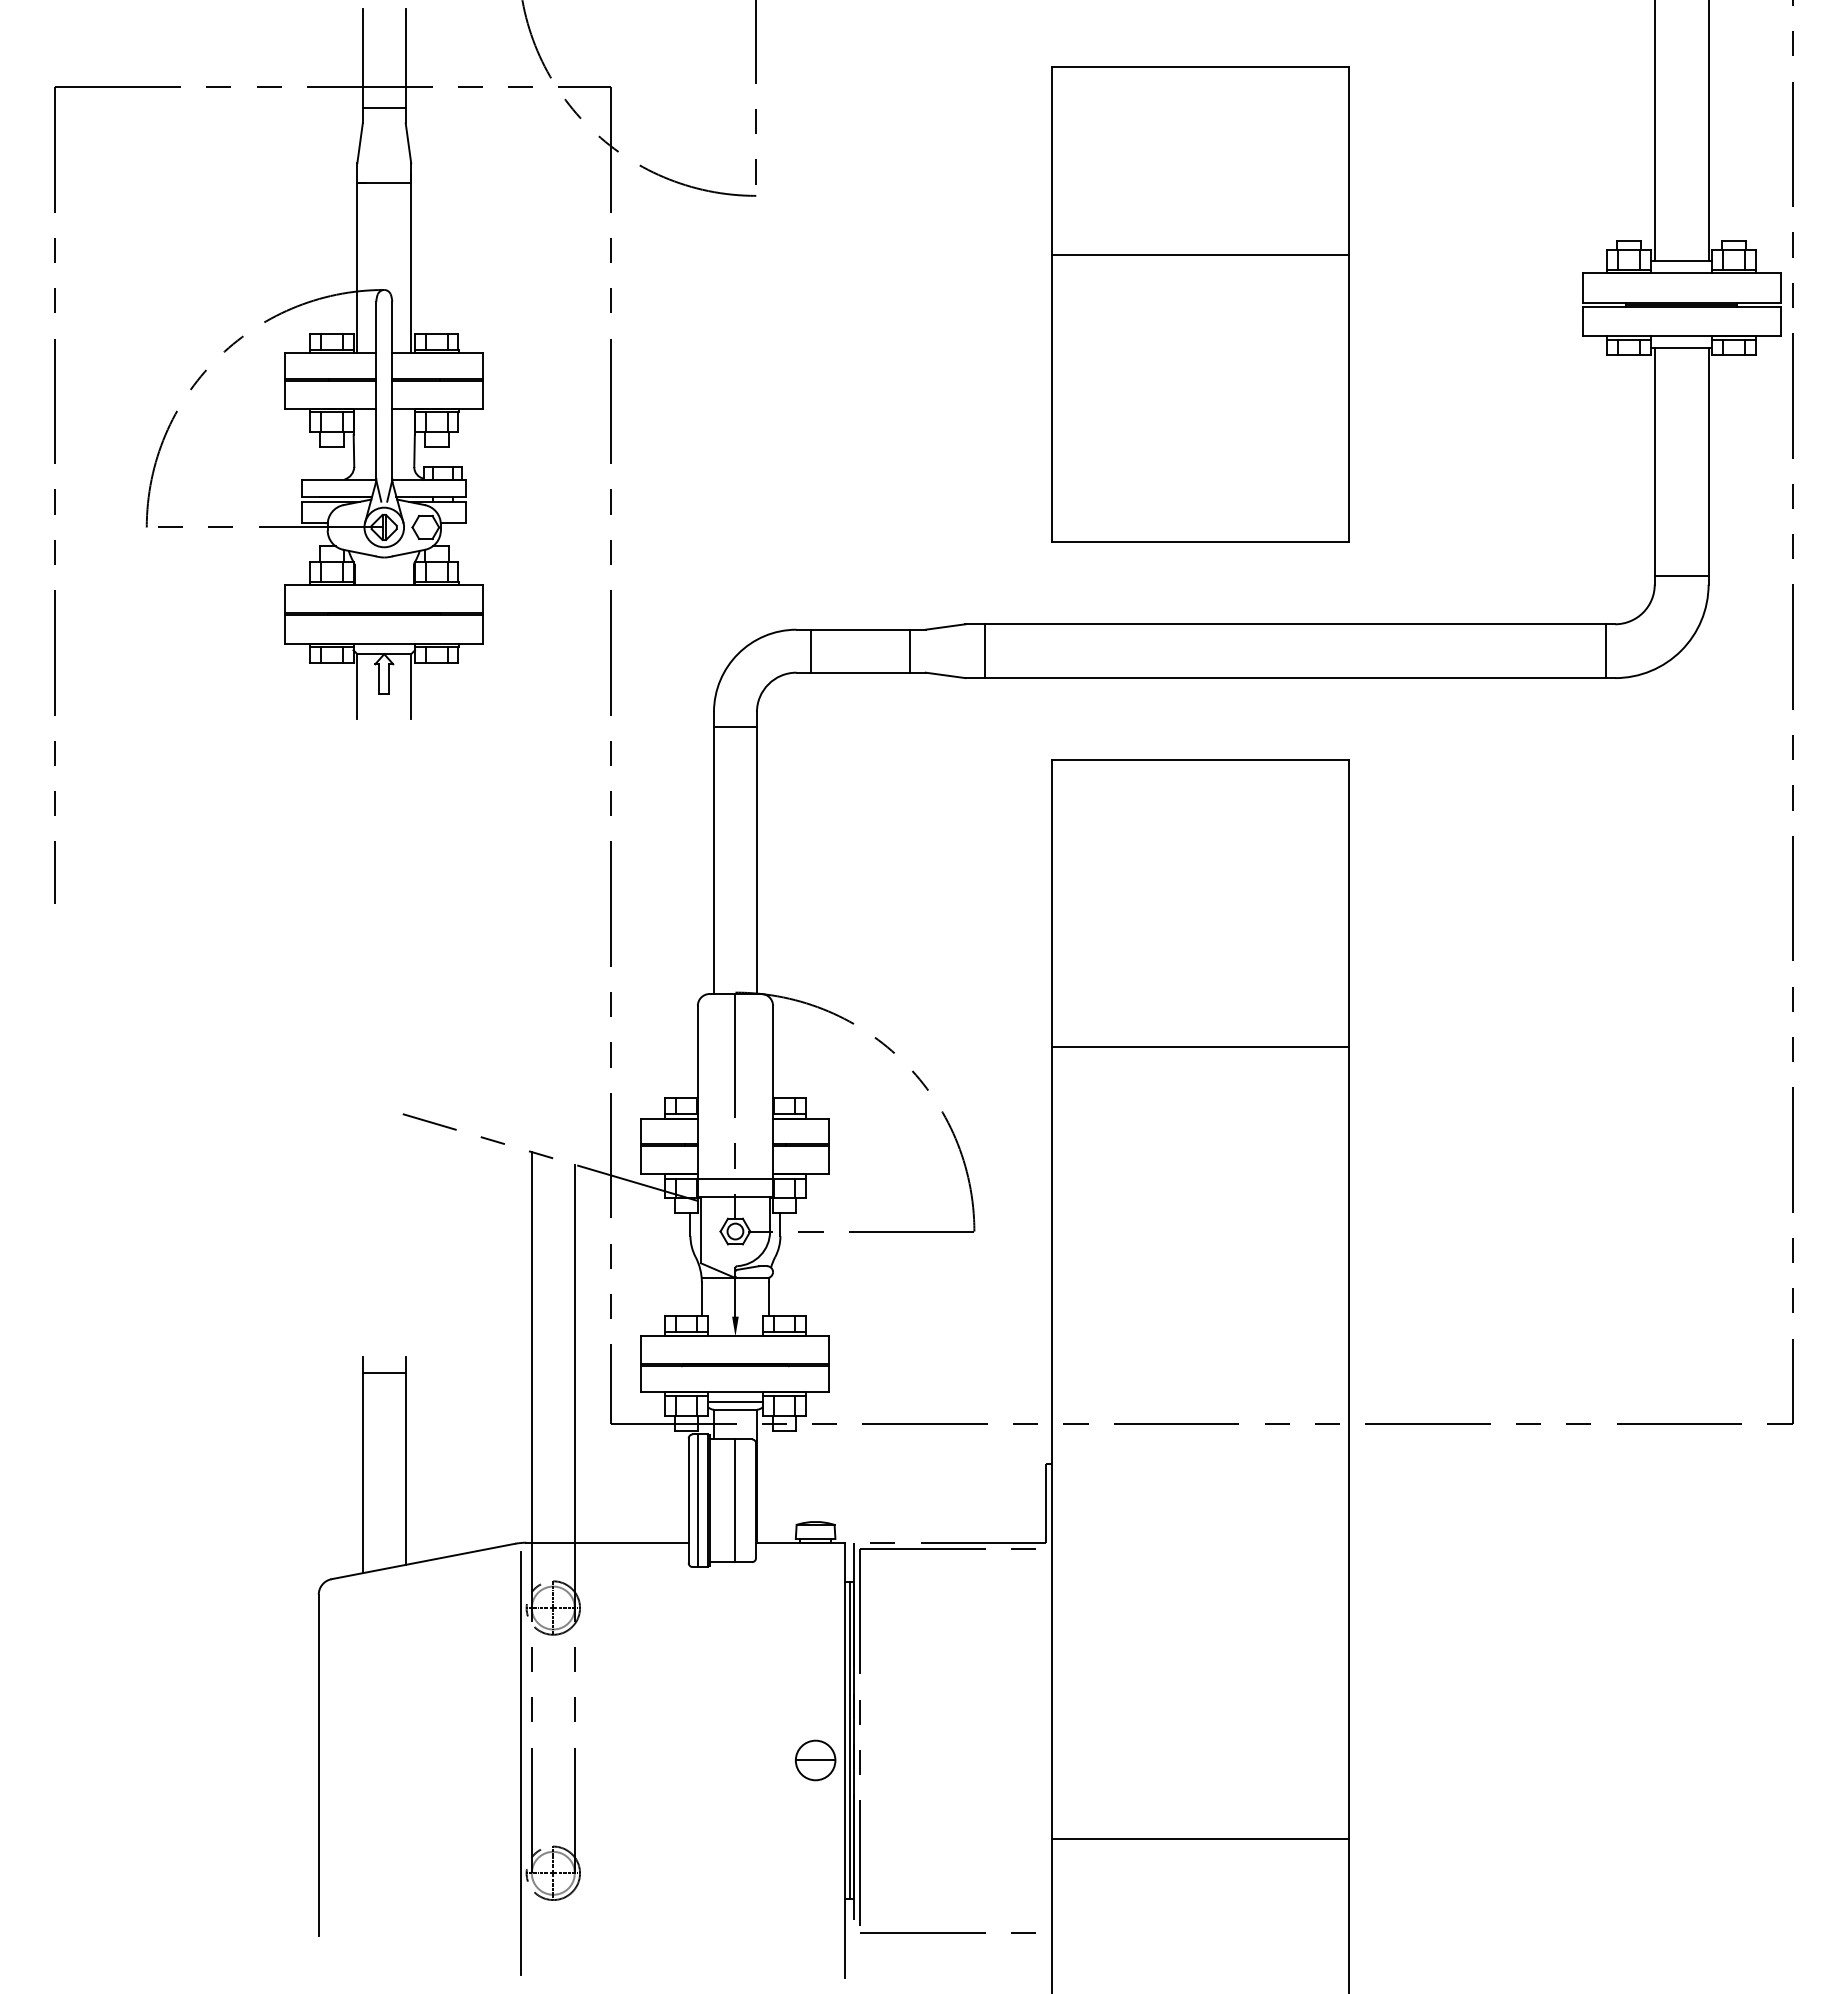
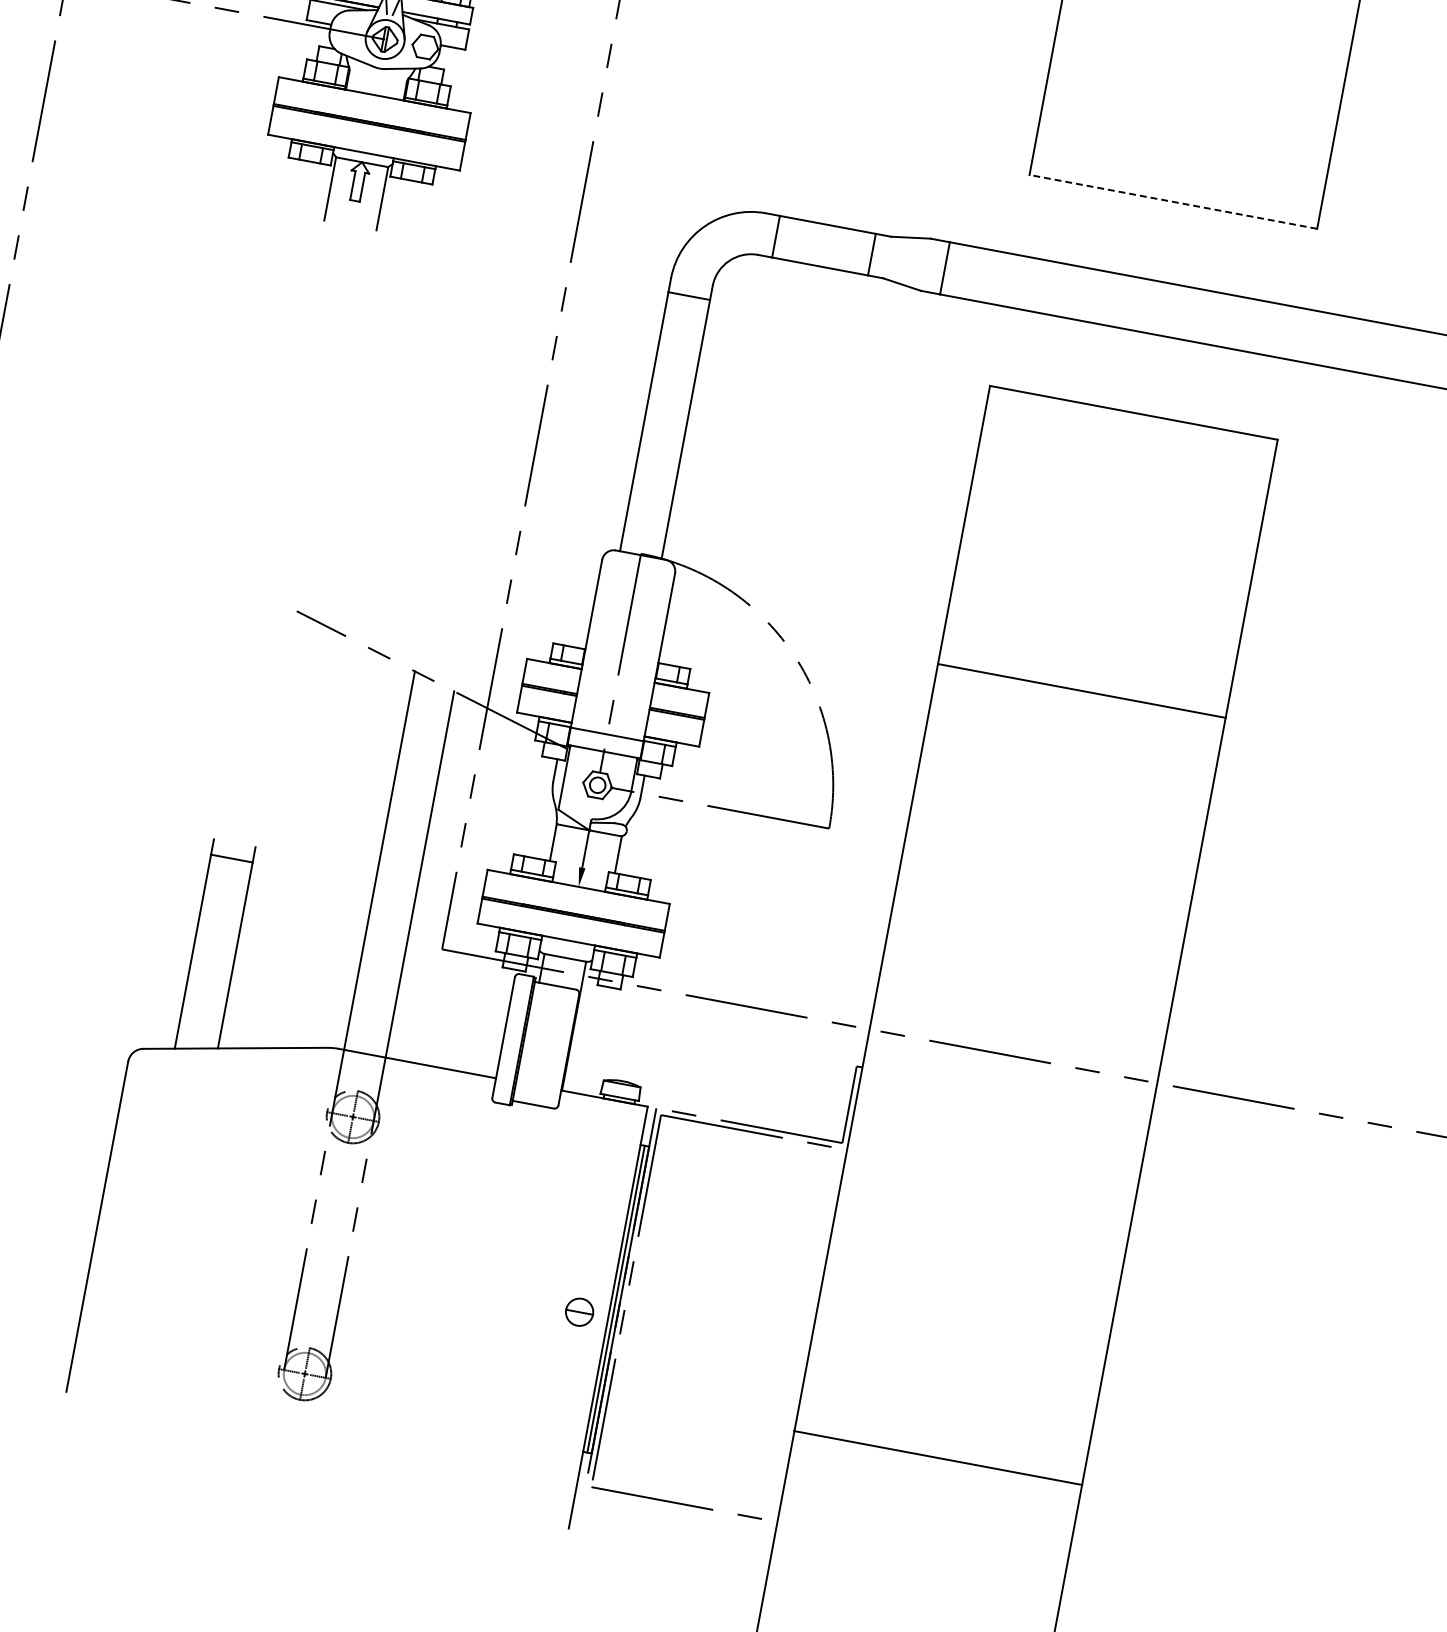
line: (1200, 542) -> (1173, 202), solid -> dashed
line: (735, 1401) -> (566, 949), removed
line: (697, 1500) -> (512, 1038), removed
line: (735, 1500) -> (549, 1045), removed
part: (815, 1760) -> (579, 1312), size x0.7
line: (520, 1762) -> (293, 1260), removed

